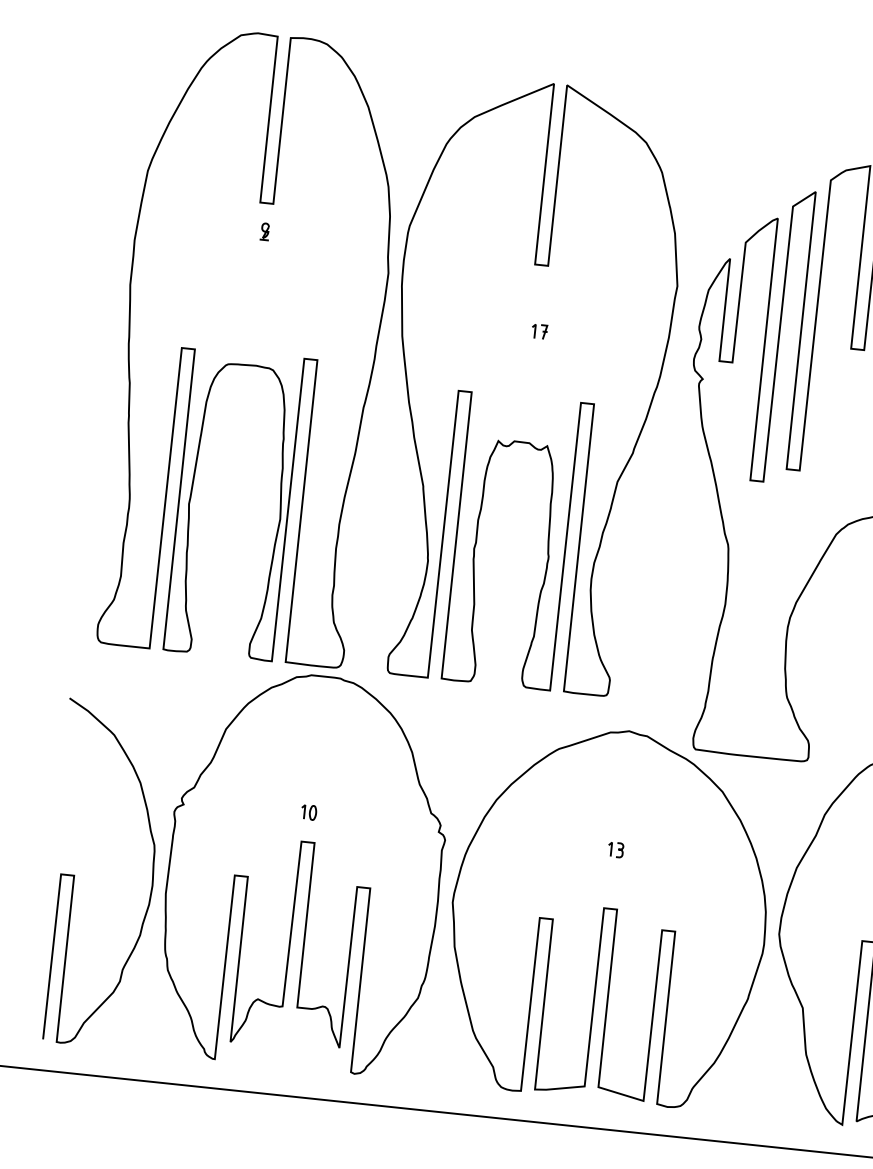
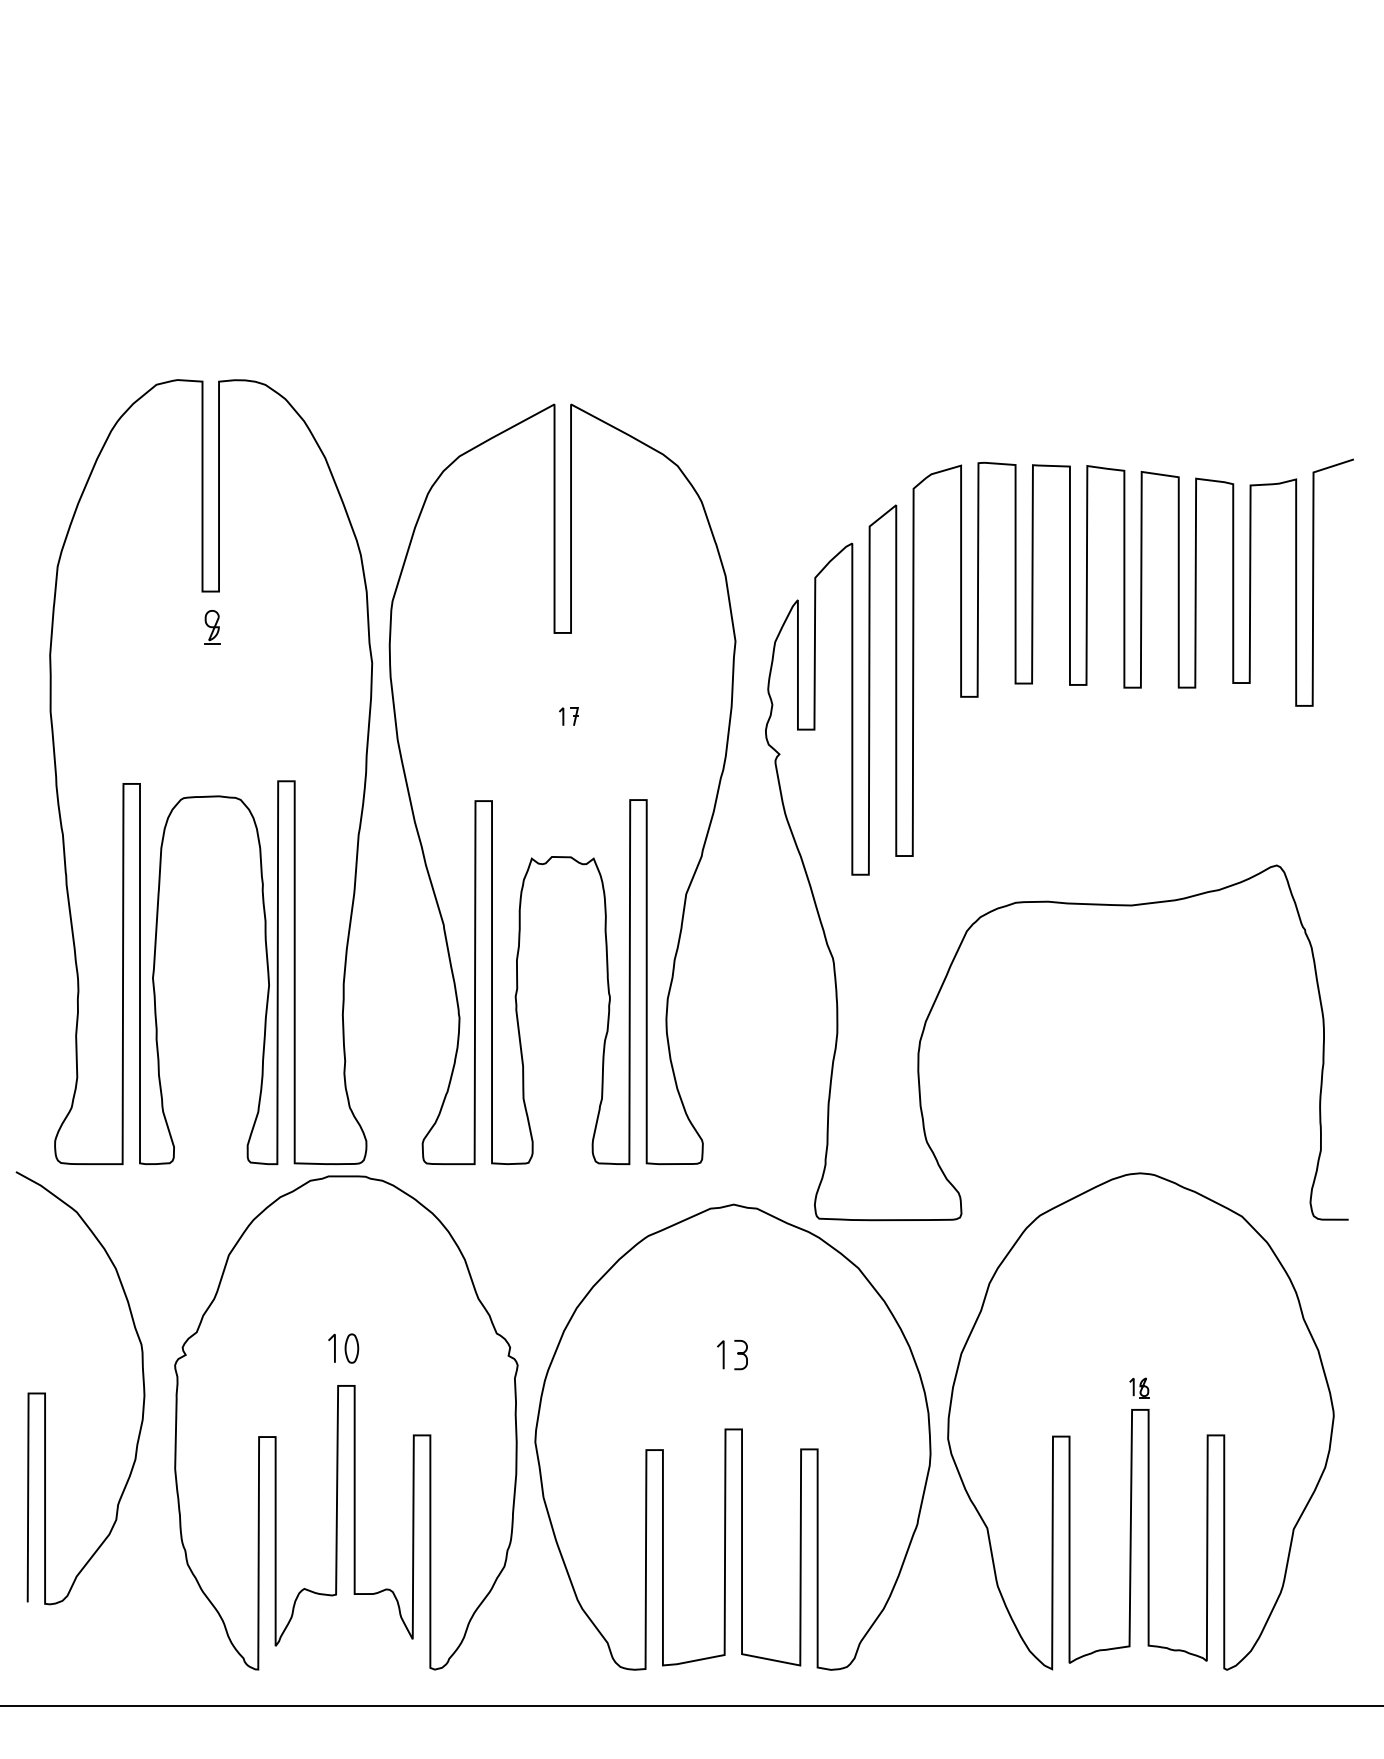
part: (265, 231) -> (212, 627), size x1.6
part: (308, 812) -> (343, 1348), size x1.6
part: (615, 849) -> (732, 1354), size x1.6
curve: (74, 874) -> (45, 1392), moved

